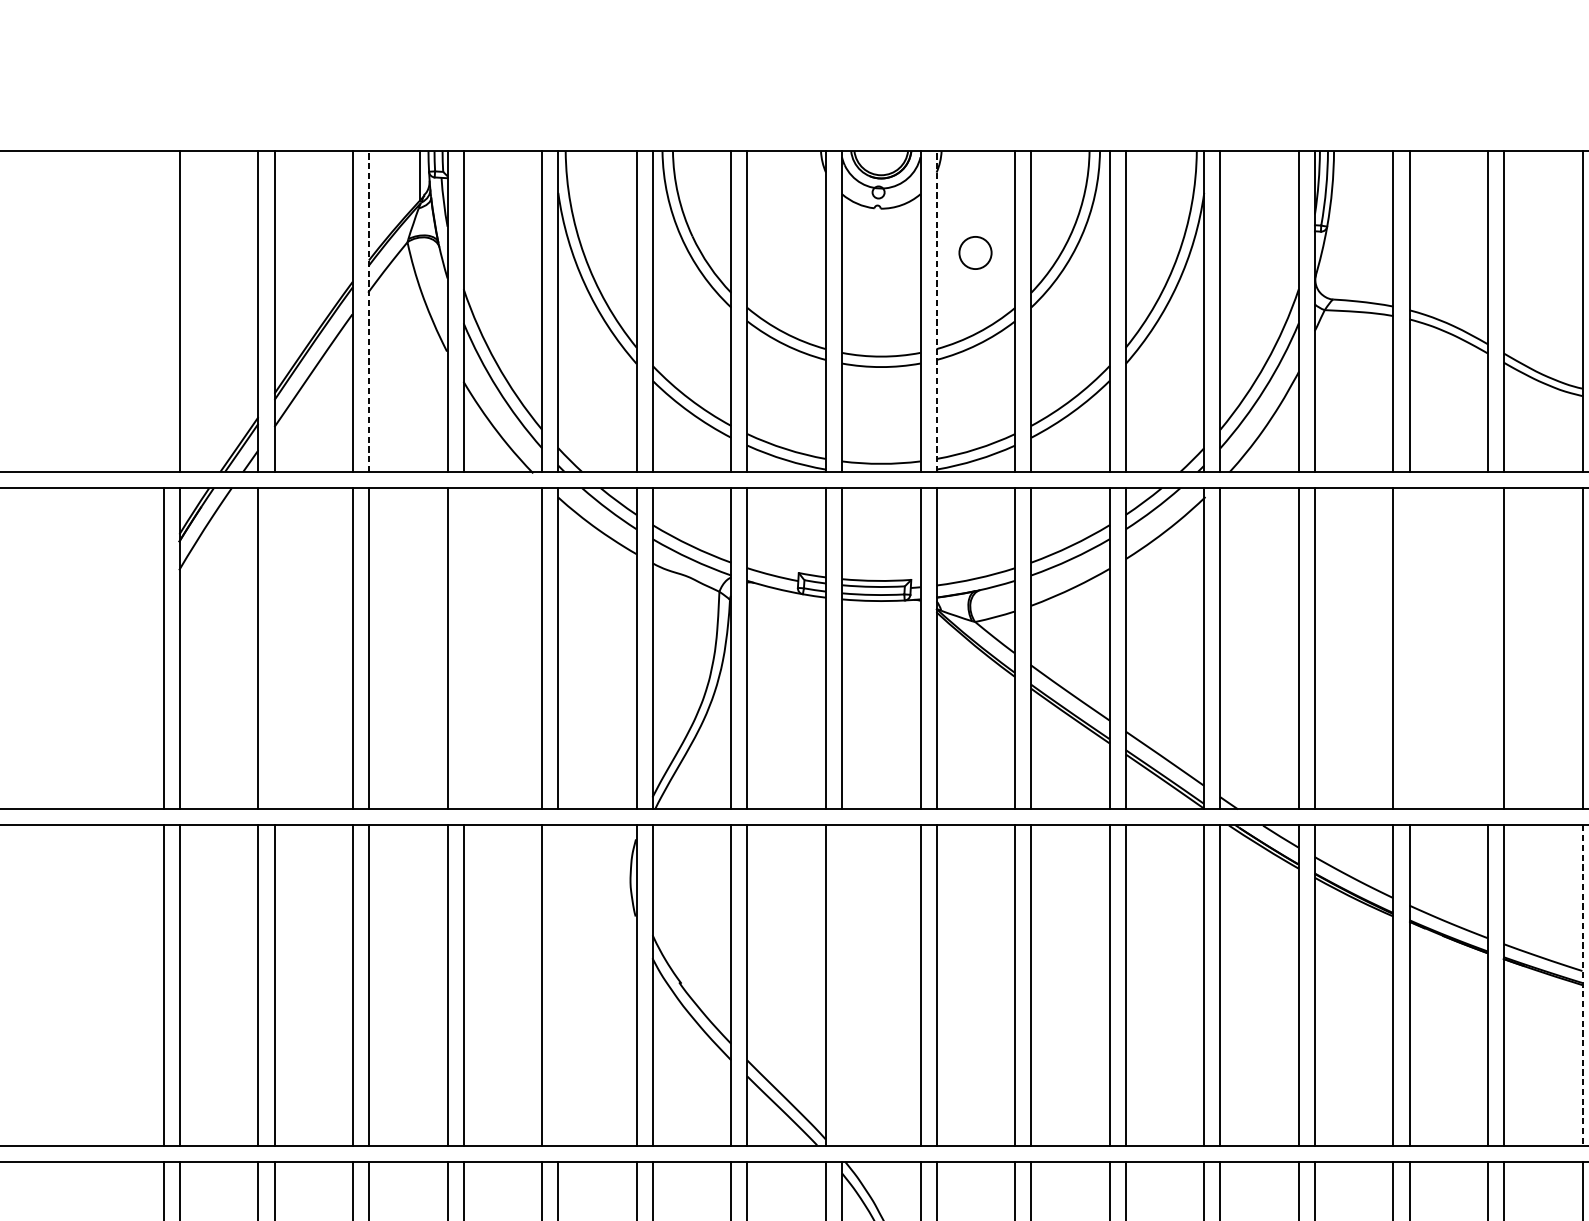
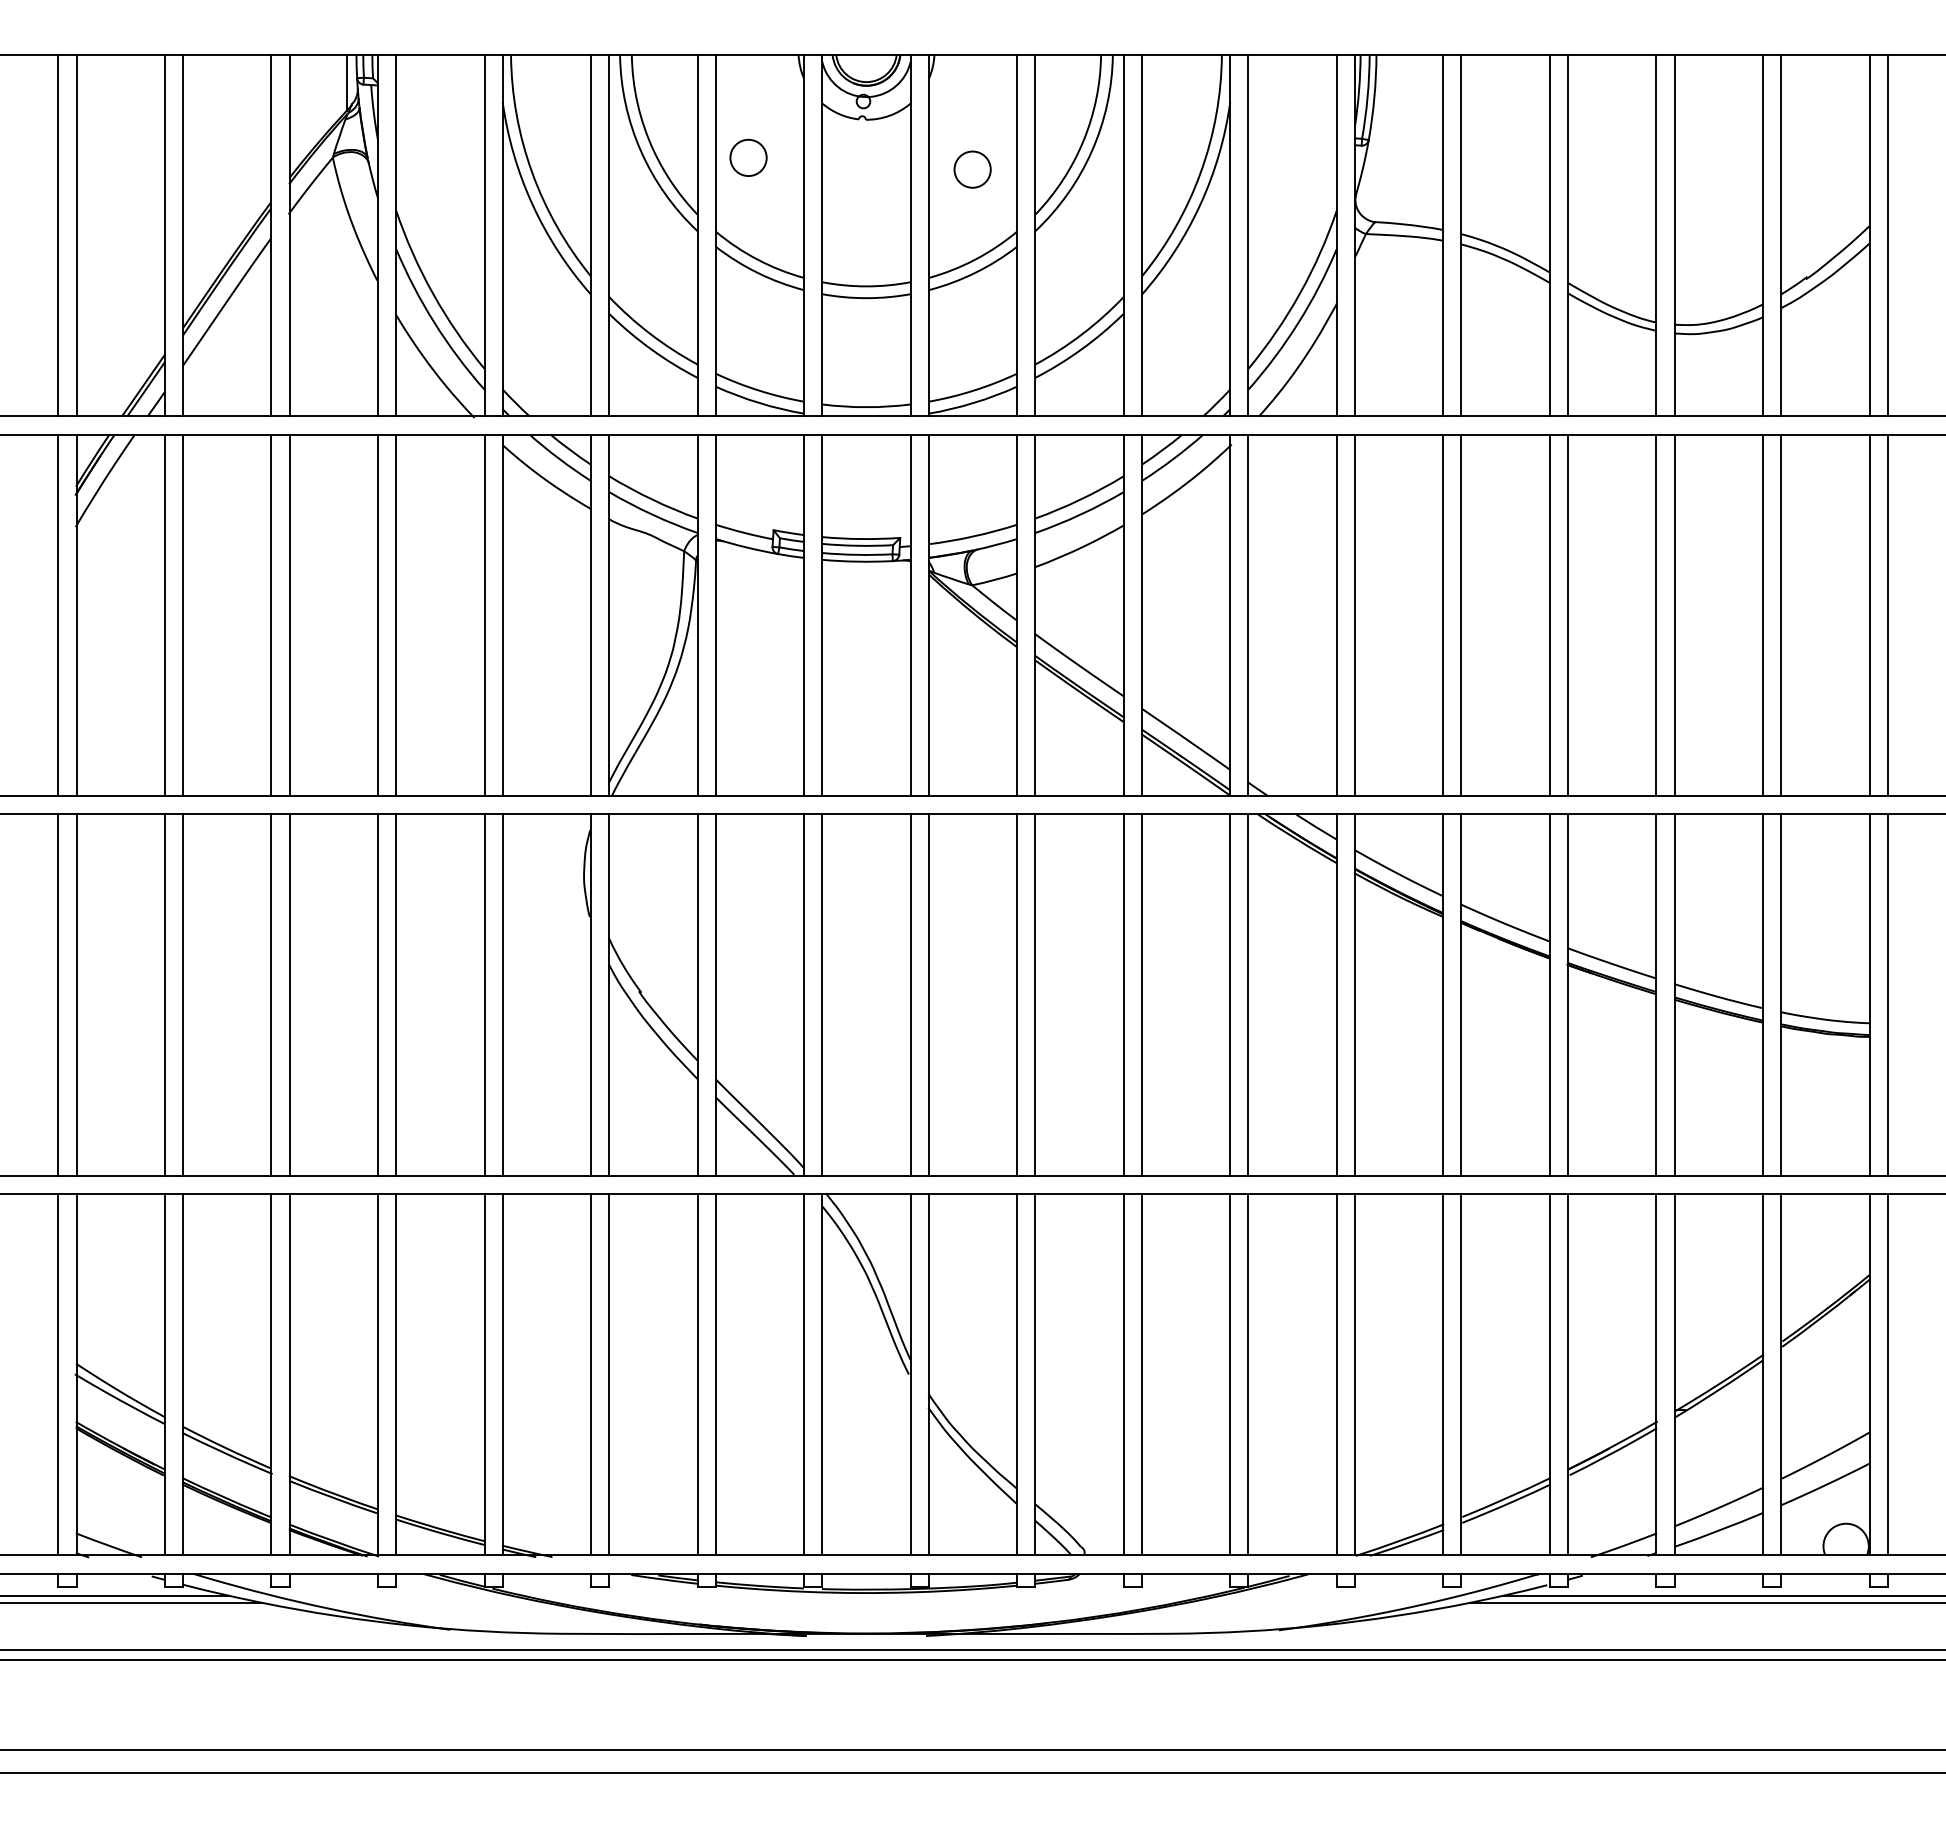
circle: (776, 242) -> (748, 157), added
line: (163, 311) -> (58, 235), added
line: (369, 311) -> (289, 235), dashed -> solid
line: (936, 311) -> (928, 235), dashed -> solid
line: (274, 648) -> (183, 615), added
line: (464, 648) -> (396, 615), added
line: (1409, 648) -> (1461, 615), added
line: (1487, 648) -> (1549, 615), added
line: (558, 985) -> (502, 994), added
line: (842, 985) -> (822, 994), added
line: (1582, 986) -> (1656, 995), dashed -> solid

